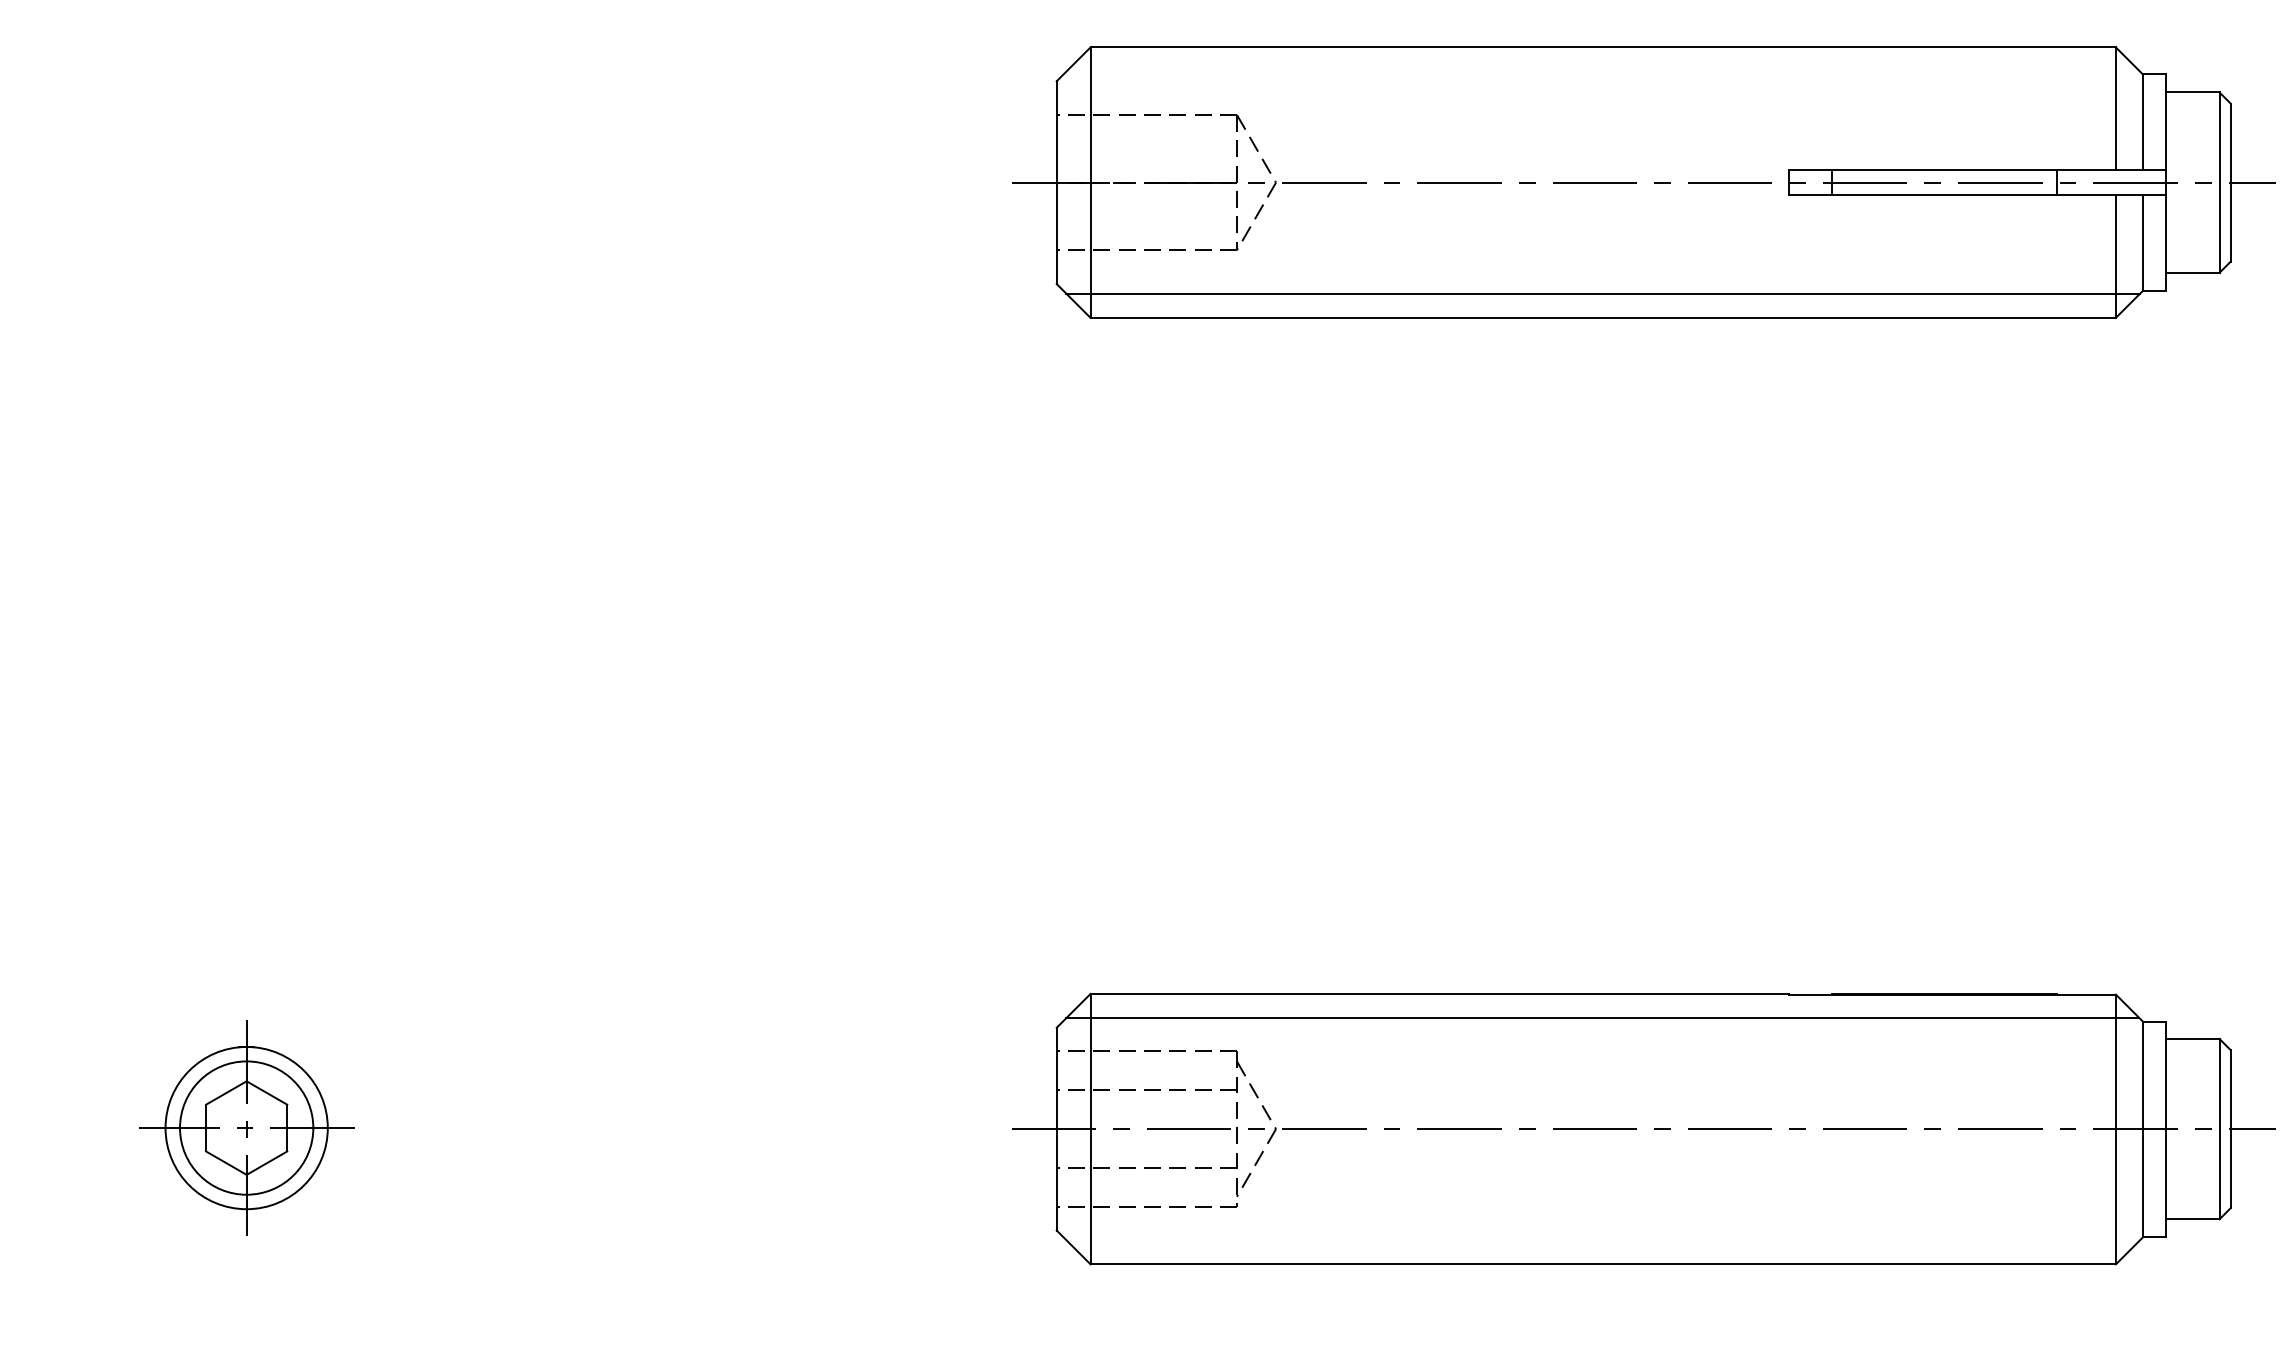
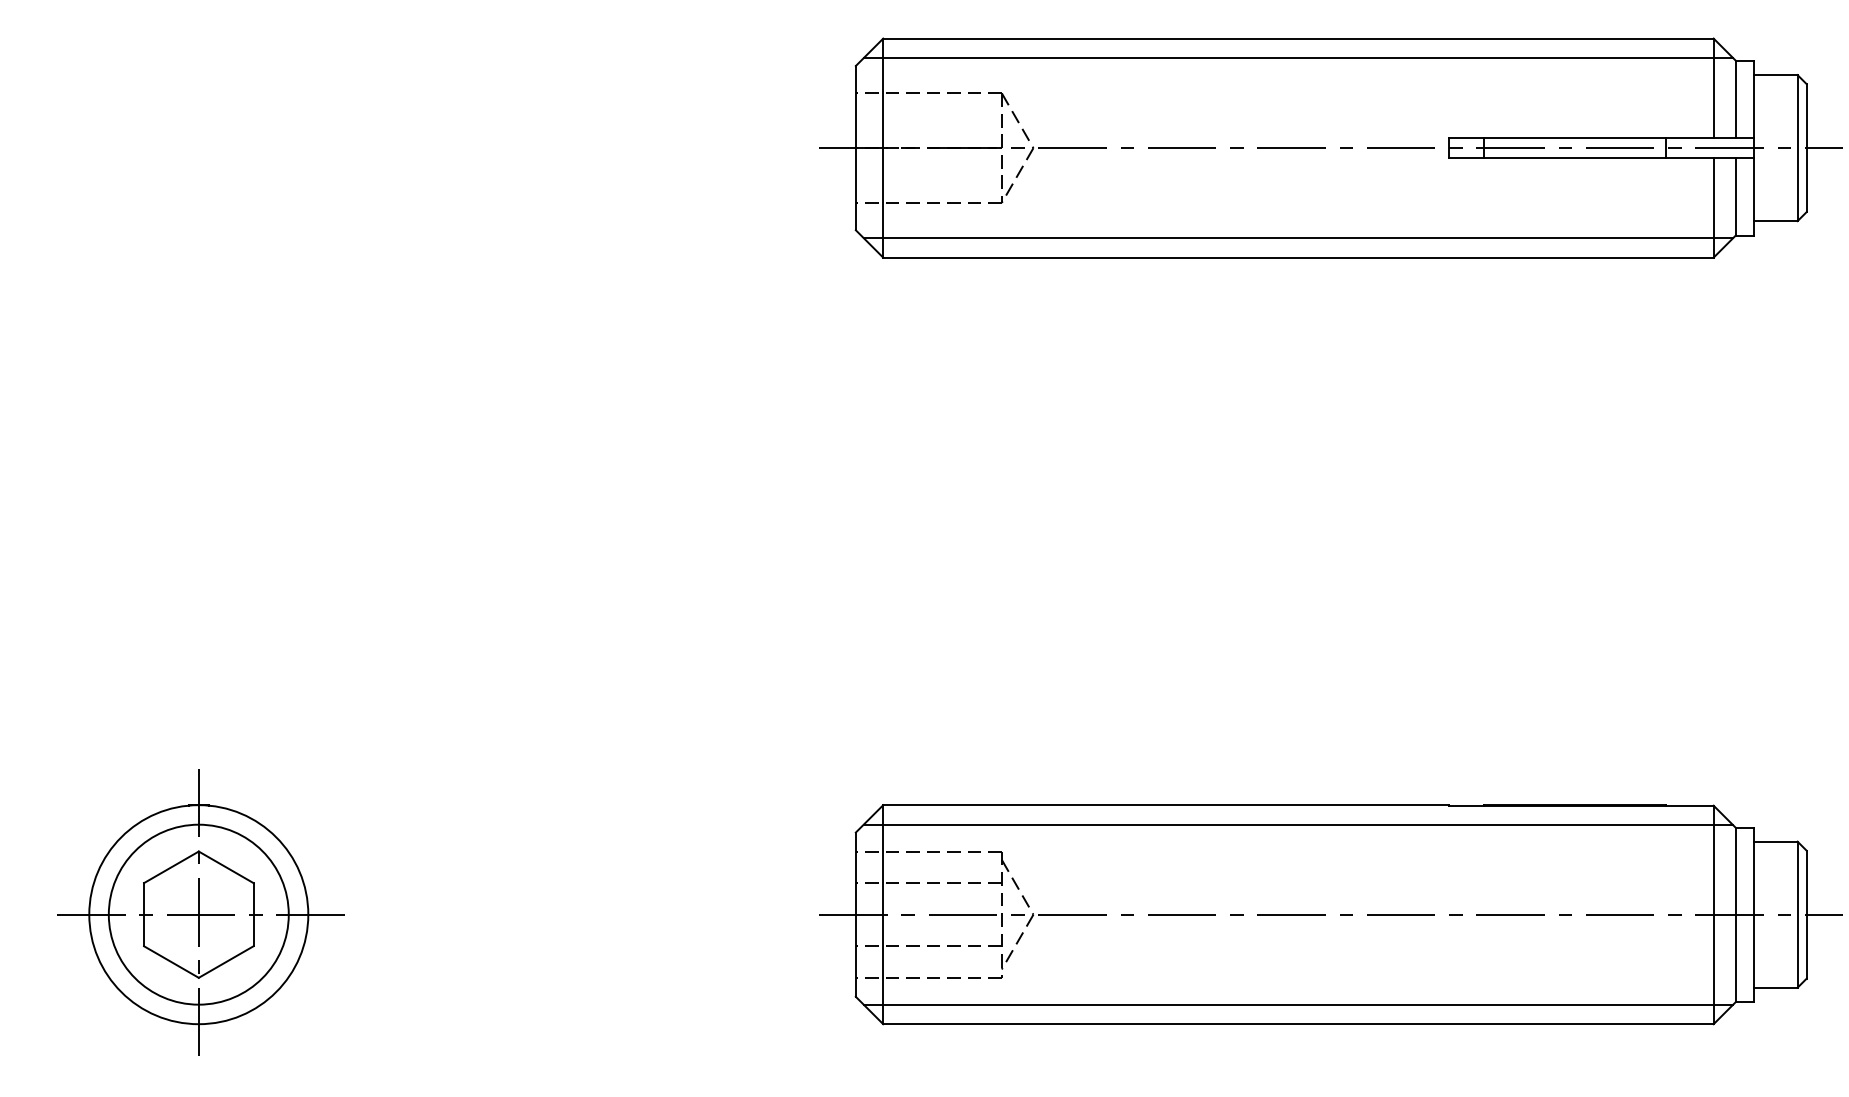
line: (1603, 71) -> (1298, 58), added
part: (248, 1126) -> (201, 912), size x1.67
line: (1603, 1240) -> (1298, 1004), added

